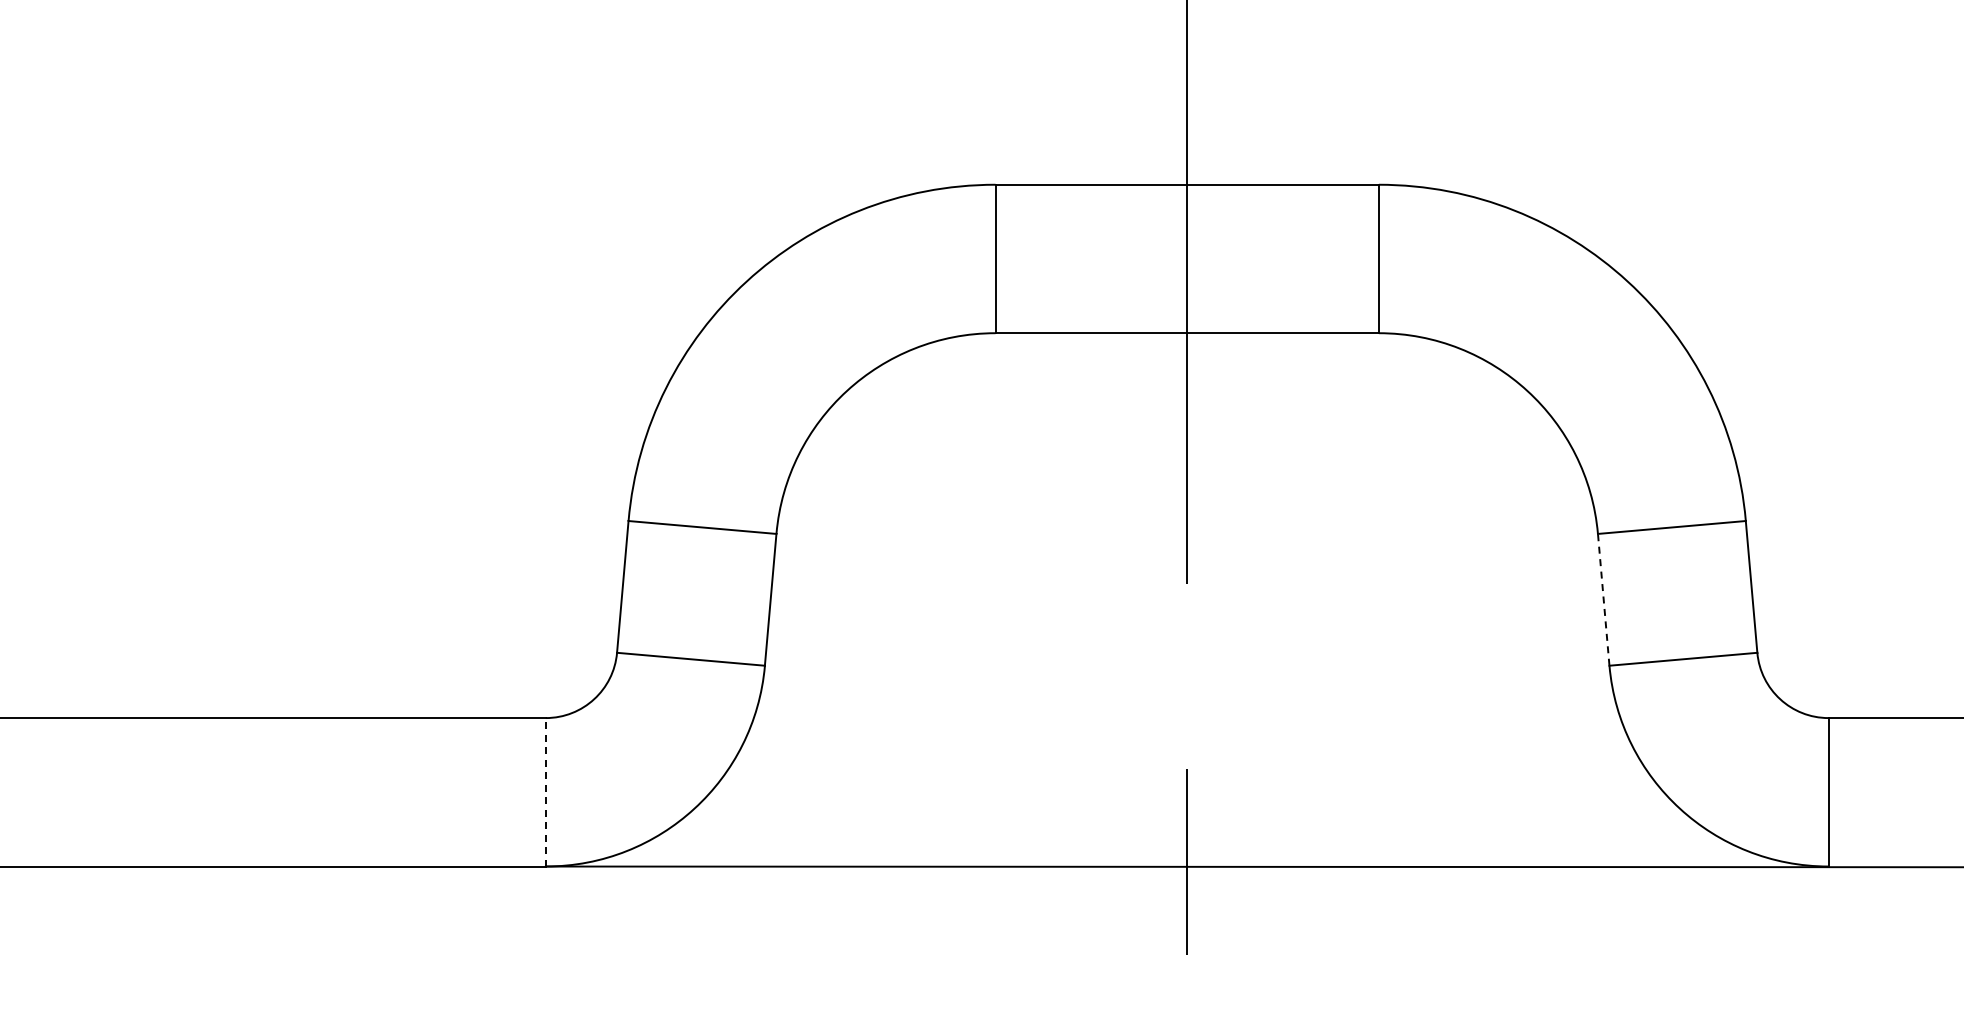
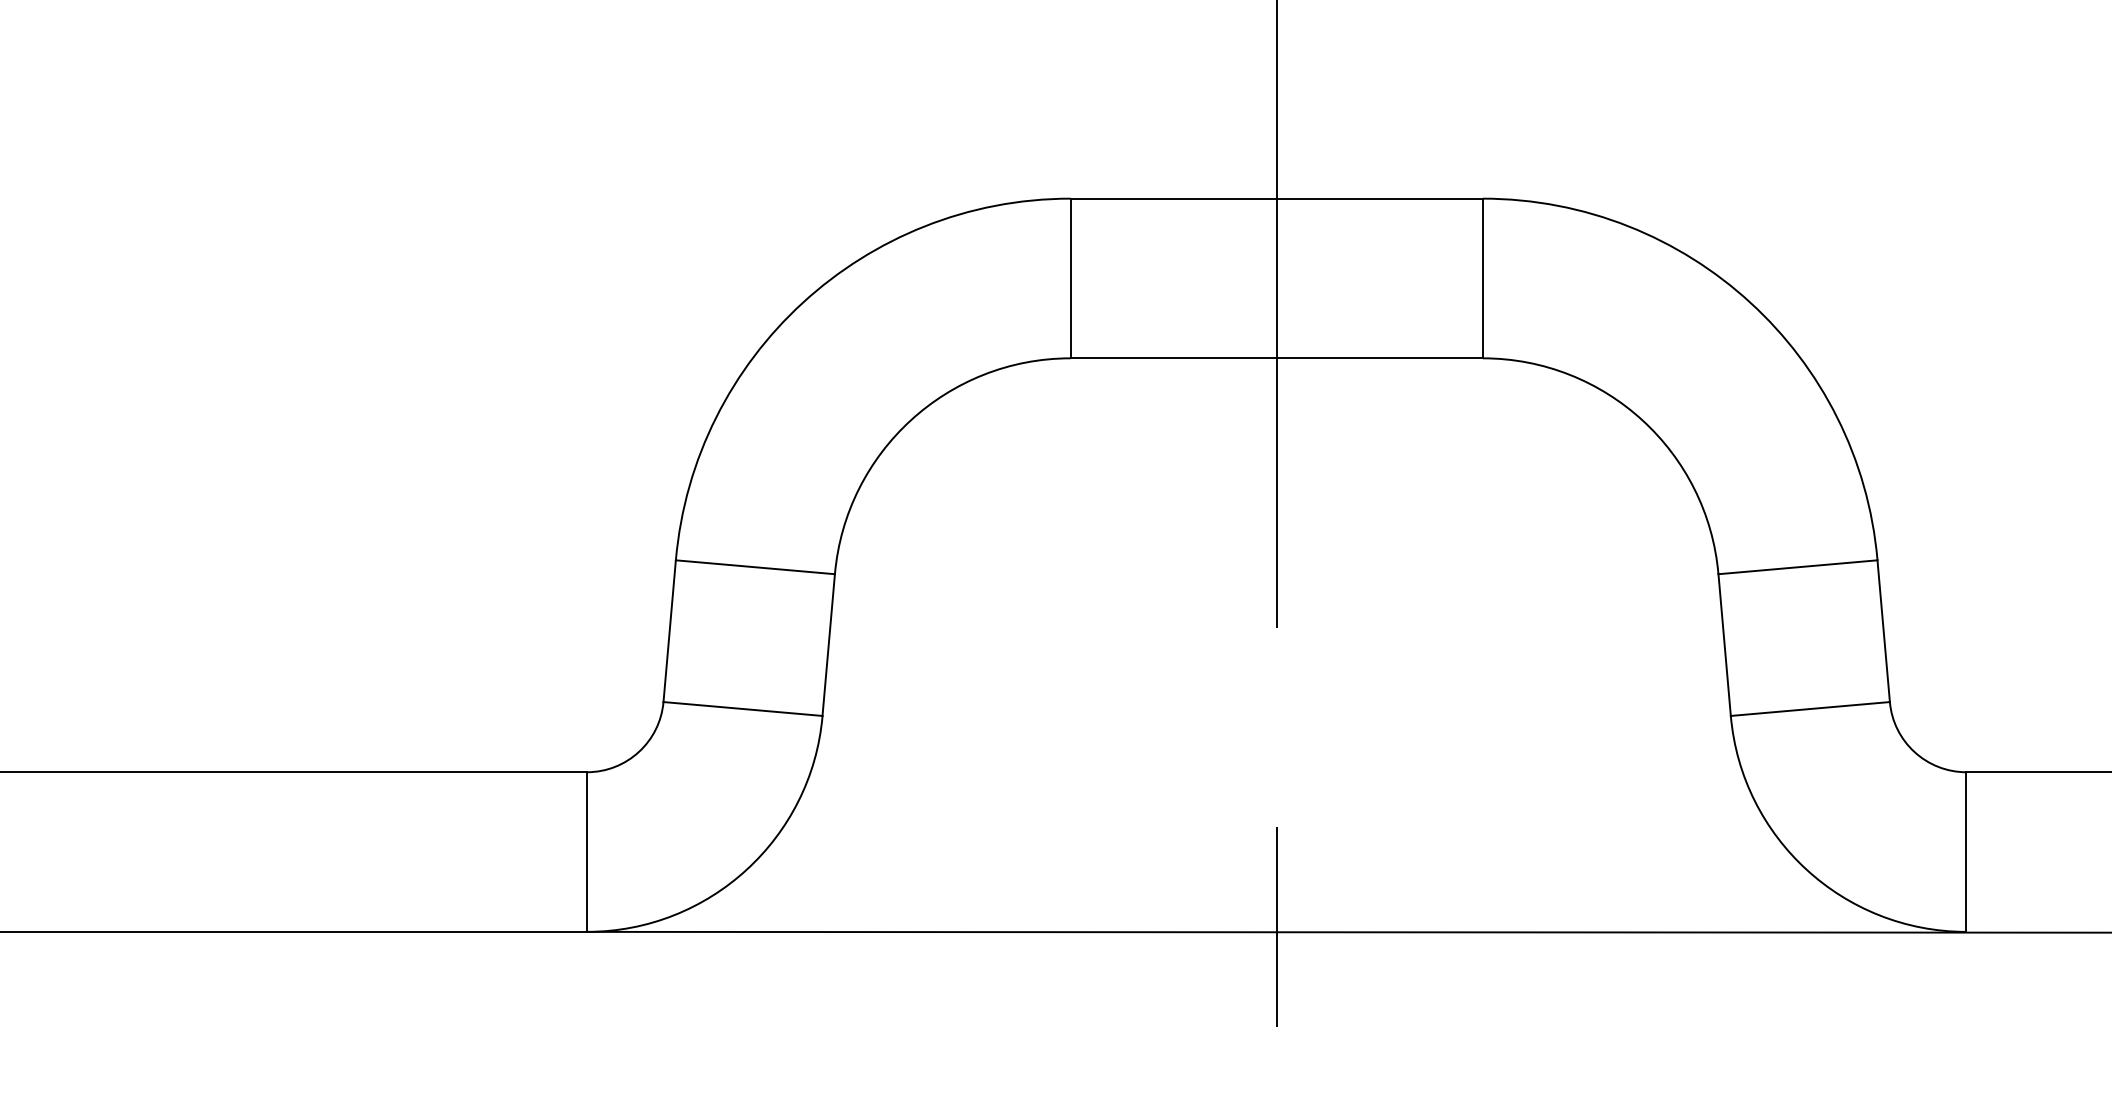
line: (1603, 599) -> (1724, 644), dashed -> solid
line: (545, 791) -> (586, 851), dashed -> solid

